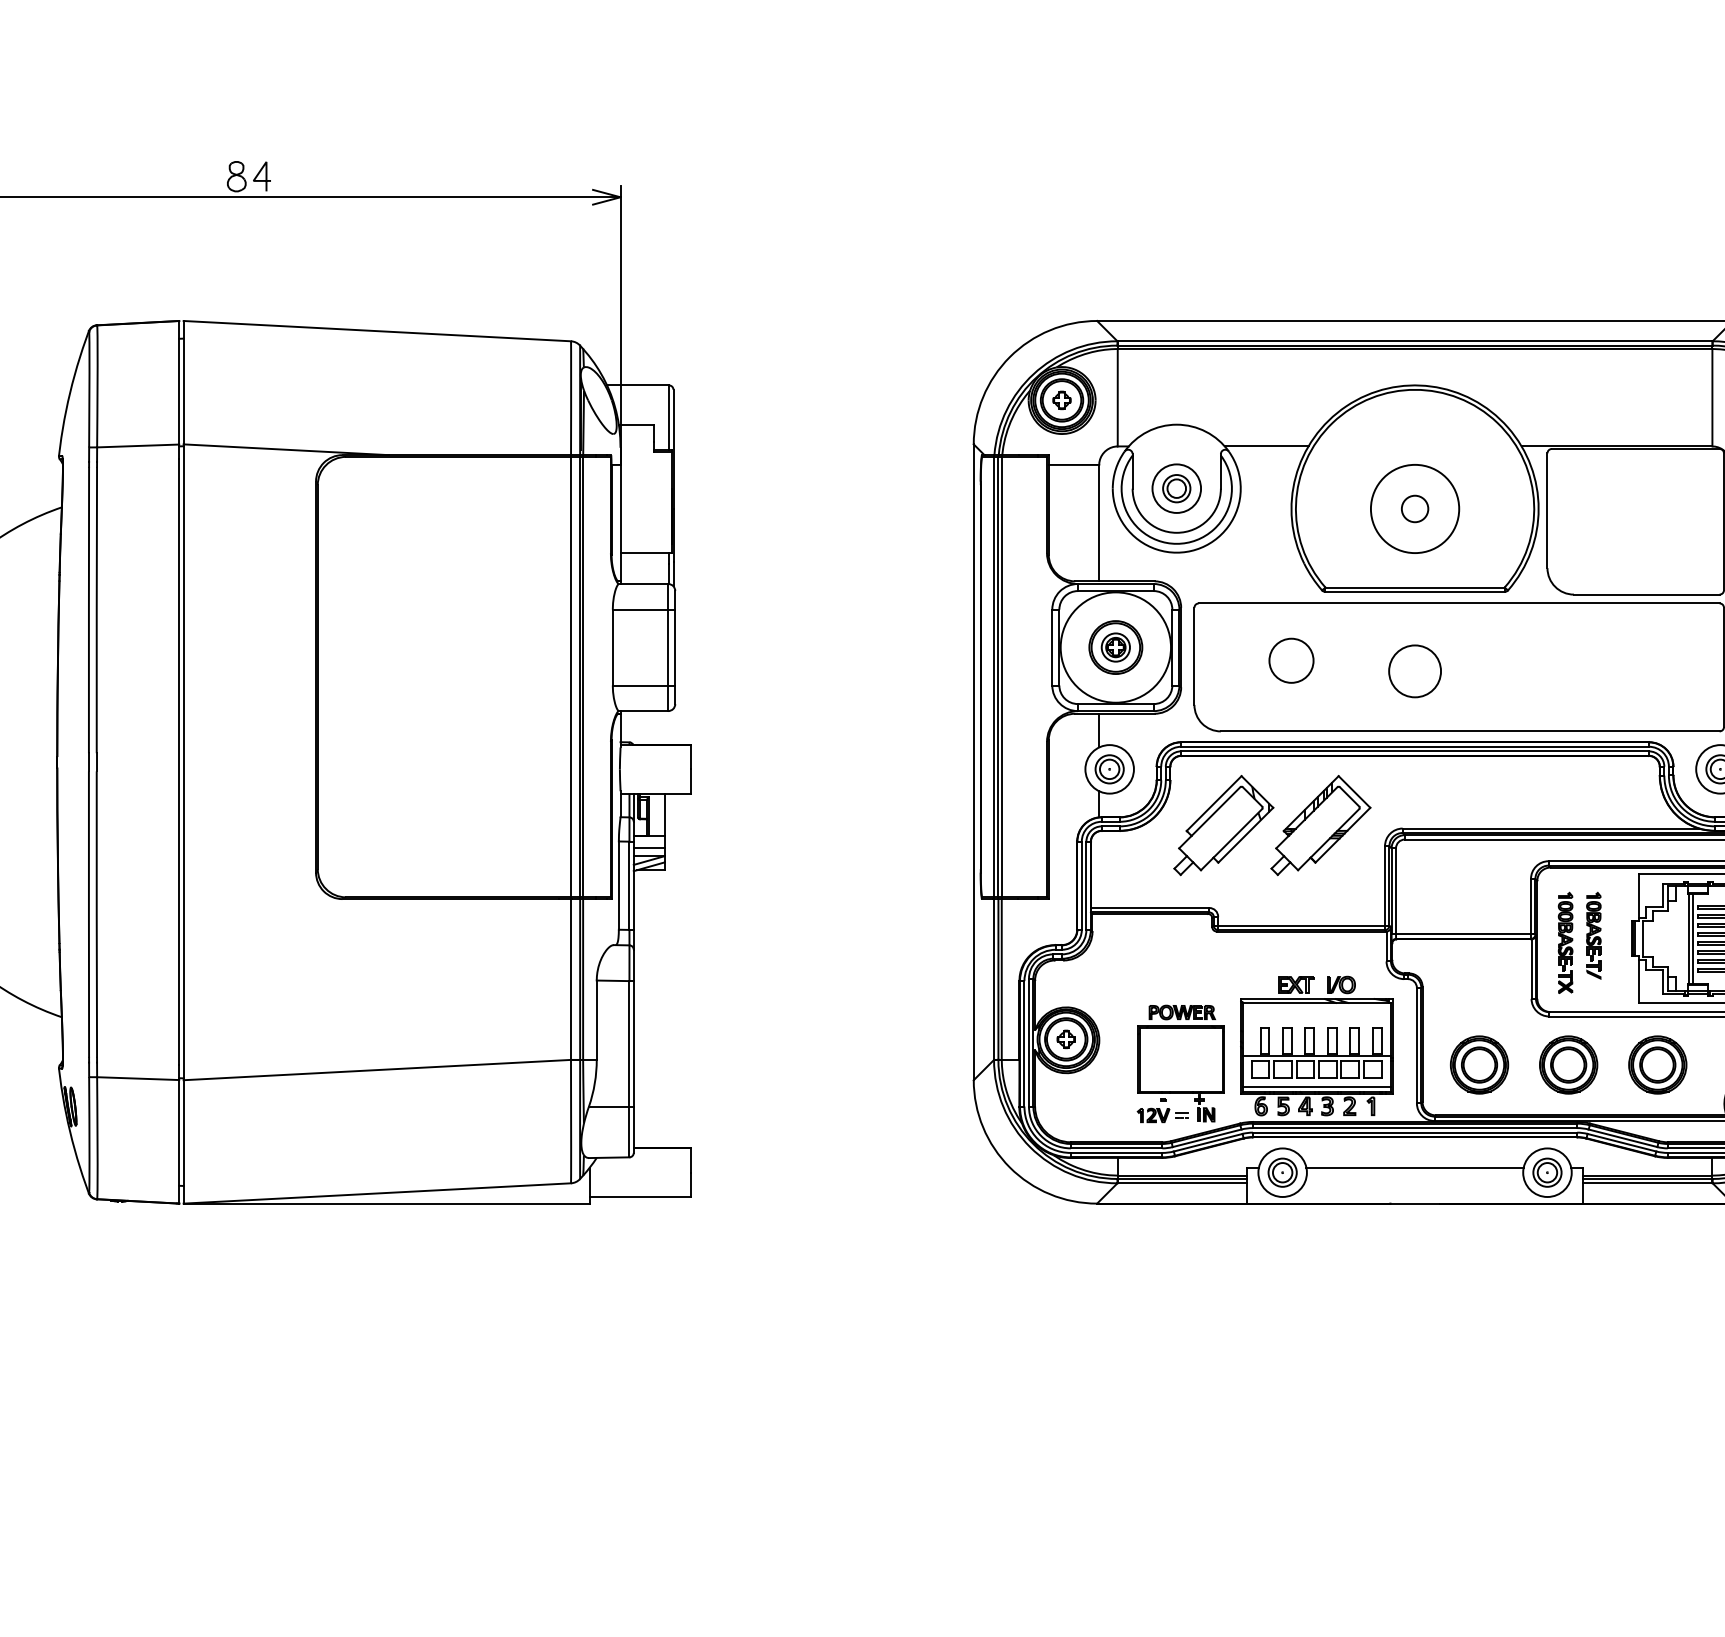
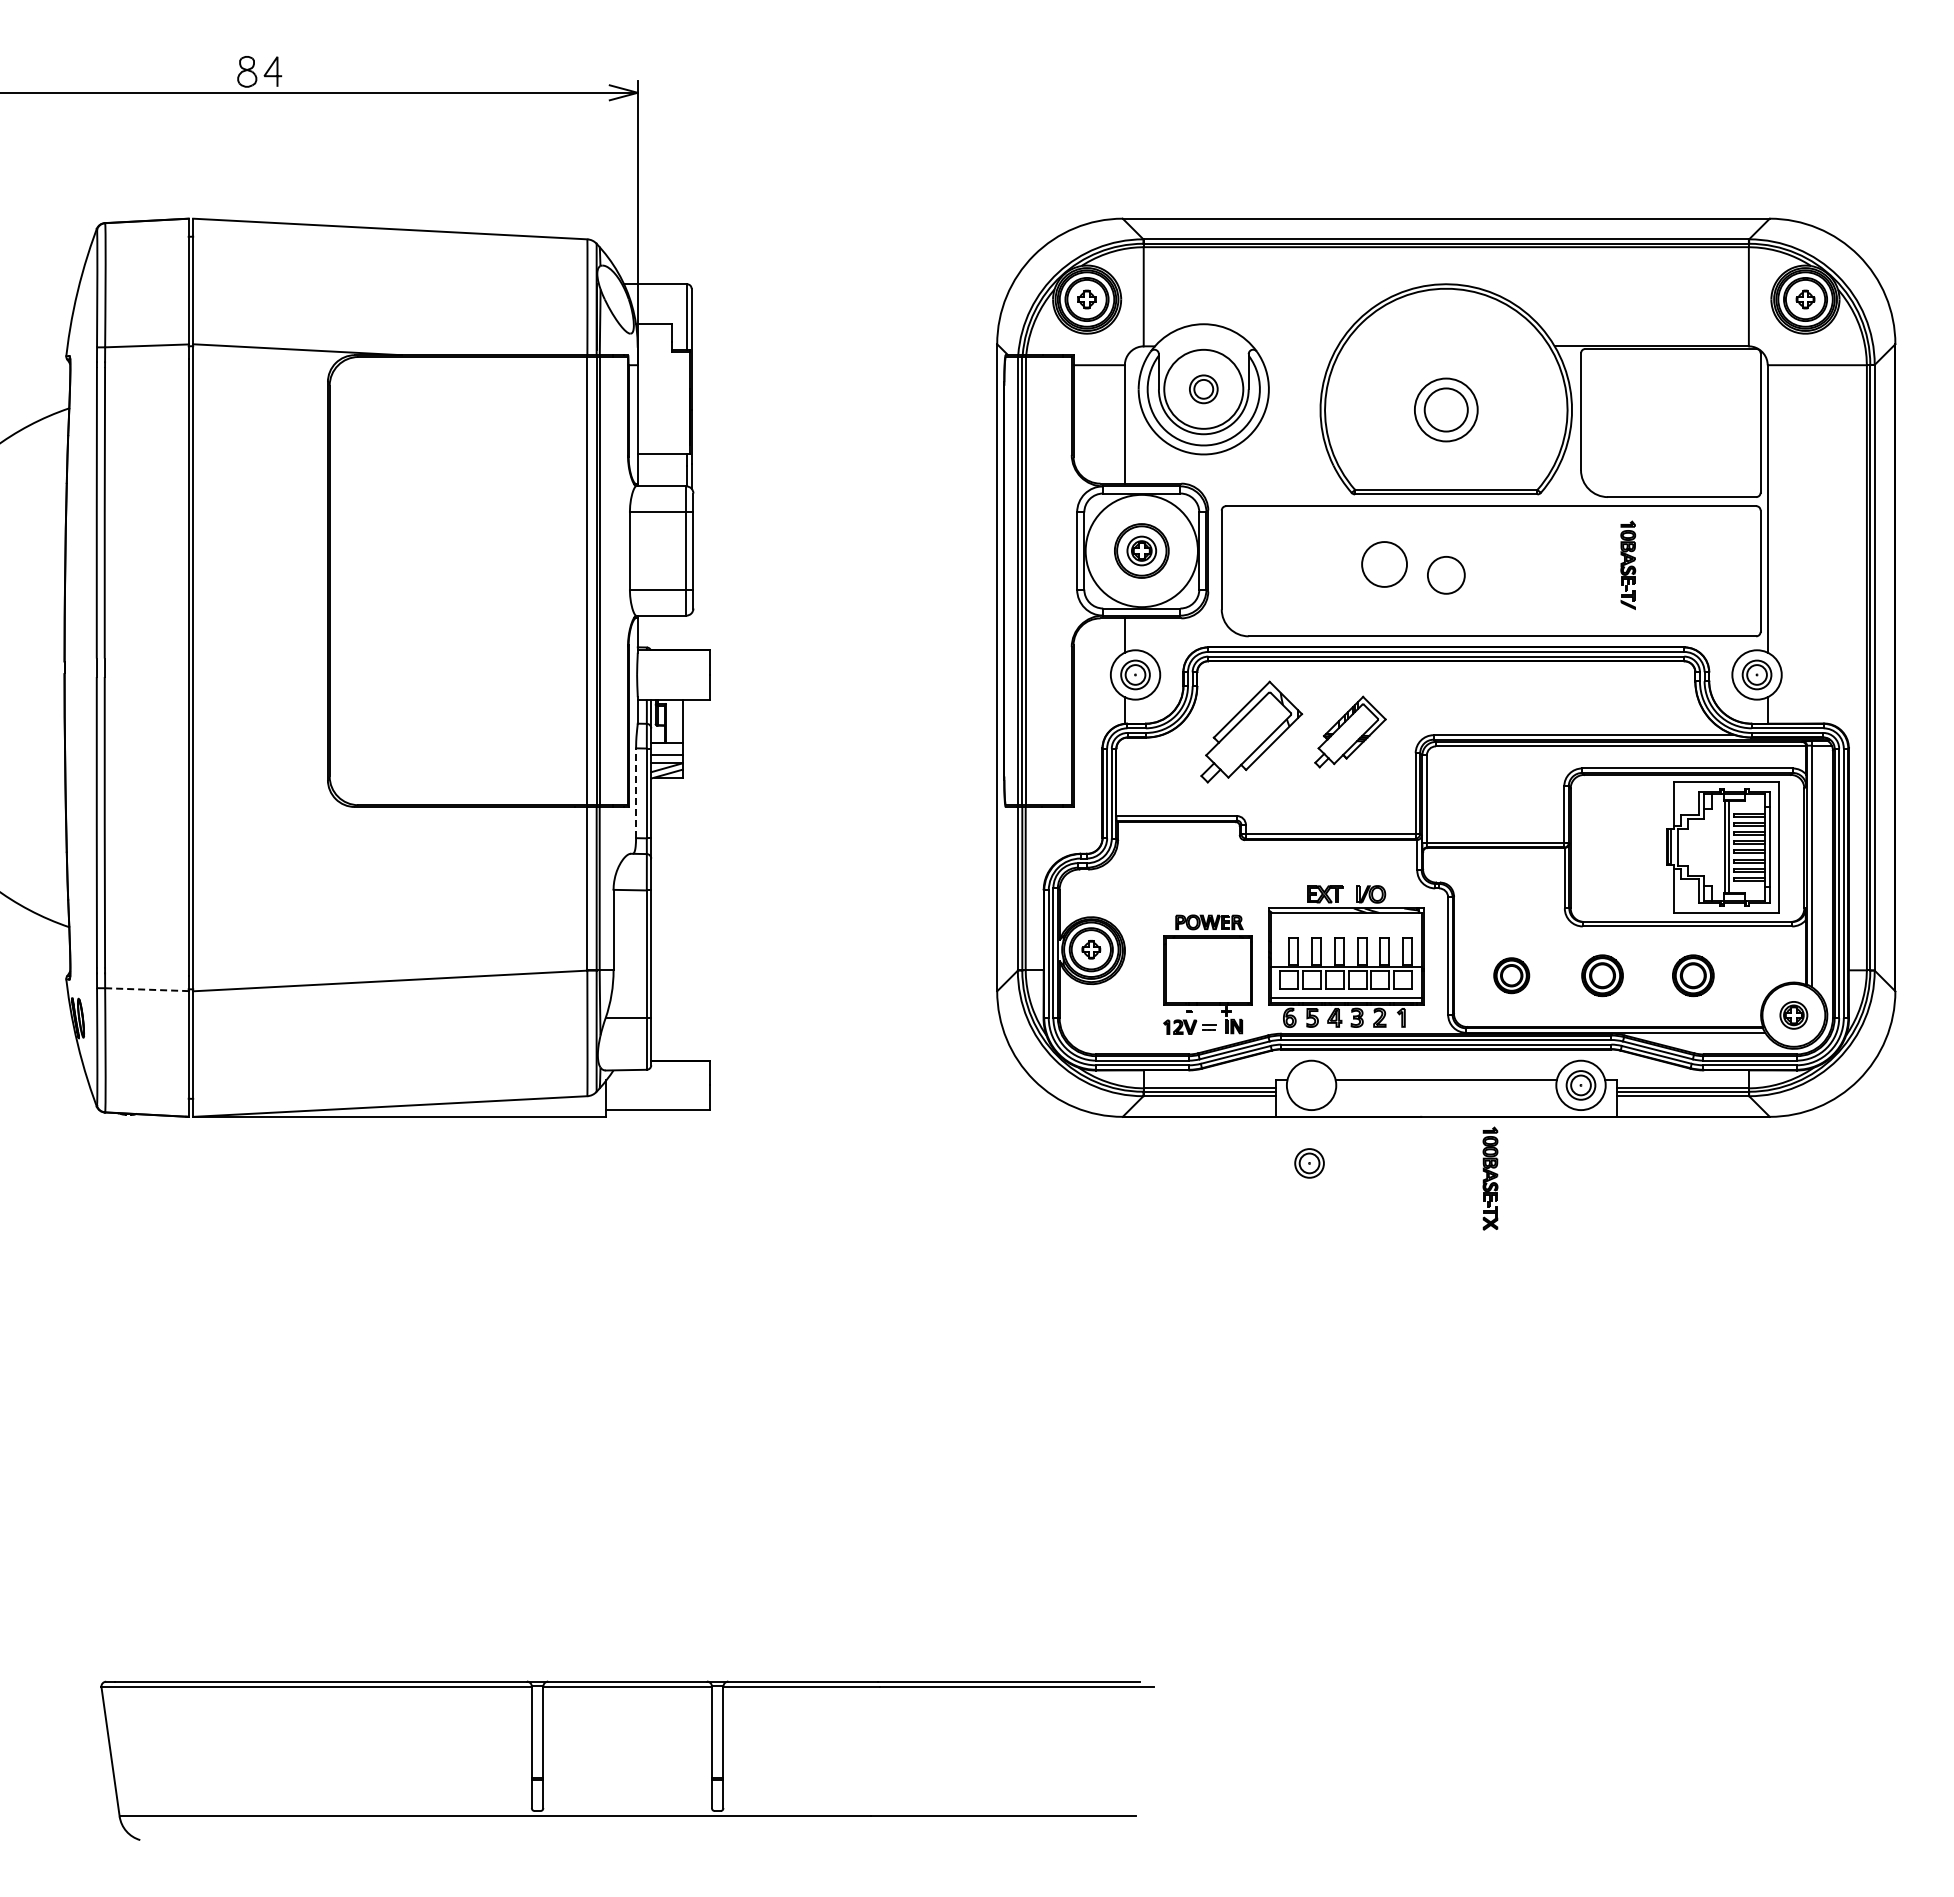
line: (1265, 446) -> (1294, 346), removed
circle: (1176, 488) -> (1203, 389), size x1.6
circle: (1414, 508) -> (1445, 409), size x1.6
circle: (1415, 508) -> (1446, 409), size x0.7
circle: (1291, 660) -> (1384, 564), moved
circle: (1415, 671) -> (1446, 575), size x0.7
part: (1320, 824) -> (1350, 731), size x0.7
line: (619, 885) -> (636, 793), solid -> dashed
part: (1594, 935) -> (1628, 565), moved
part: (1565, 942) -> (1490, 1178), moved
part: (1479, 1064) -> (1511, 975), size x0.6
part: (1568, 1064) -> (1602, 975), size x0.7
part: (1658, 1064) -> (1693, 975), size x0.7
line: (137, 1078) -> (146, 989), solid -> dashed
part: (1282, 1172) -> (1309, 1163), moved

